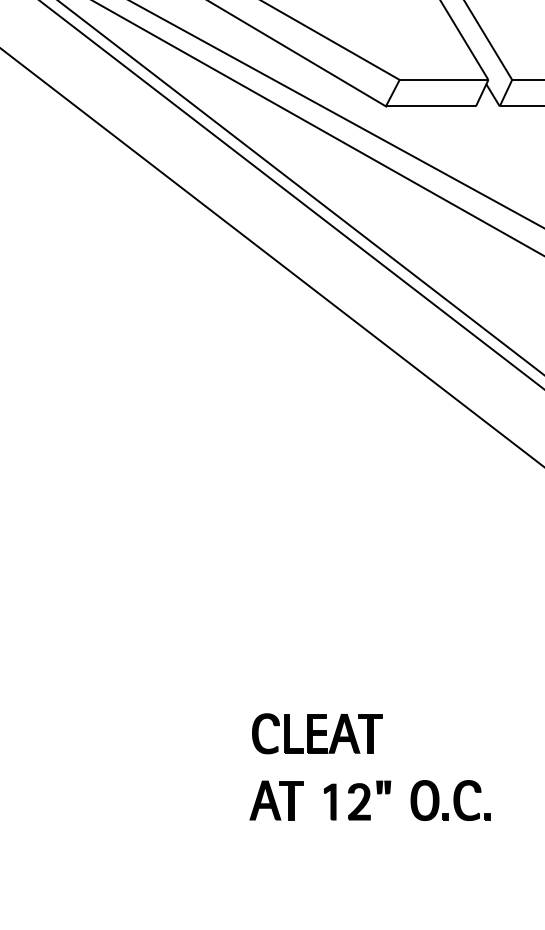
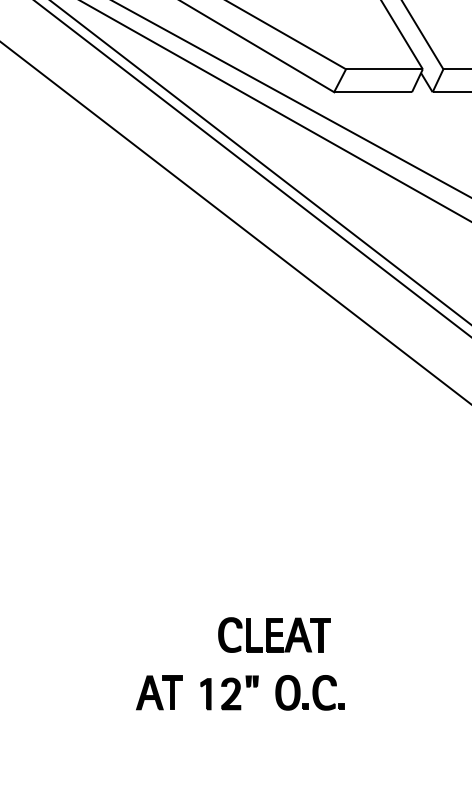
part: (370, 800) -> (240, 692), moved

